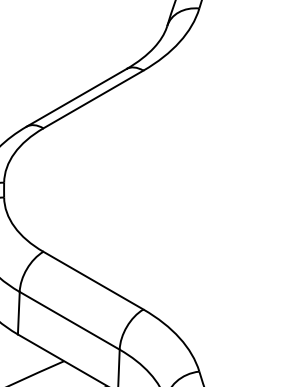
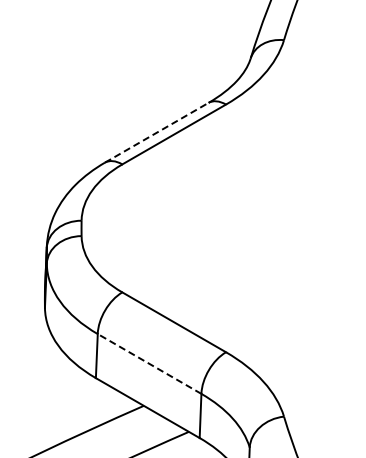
line: (76, 97) -> (156, 132), solid -> dashed
line: (69, 320) -> (149, 363), solid -> dashed

